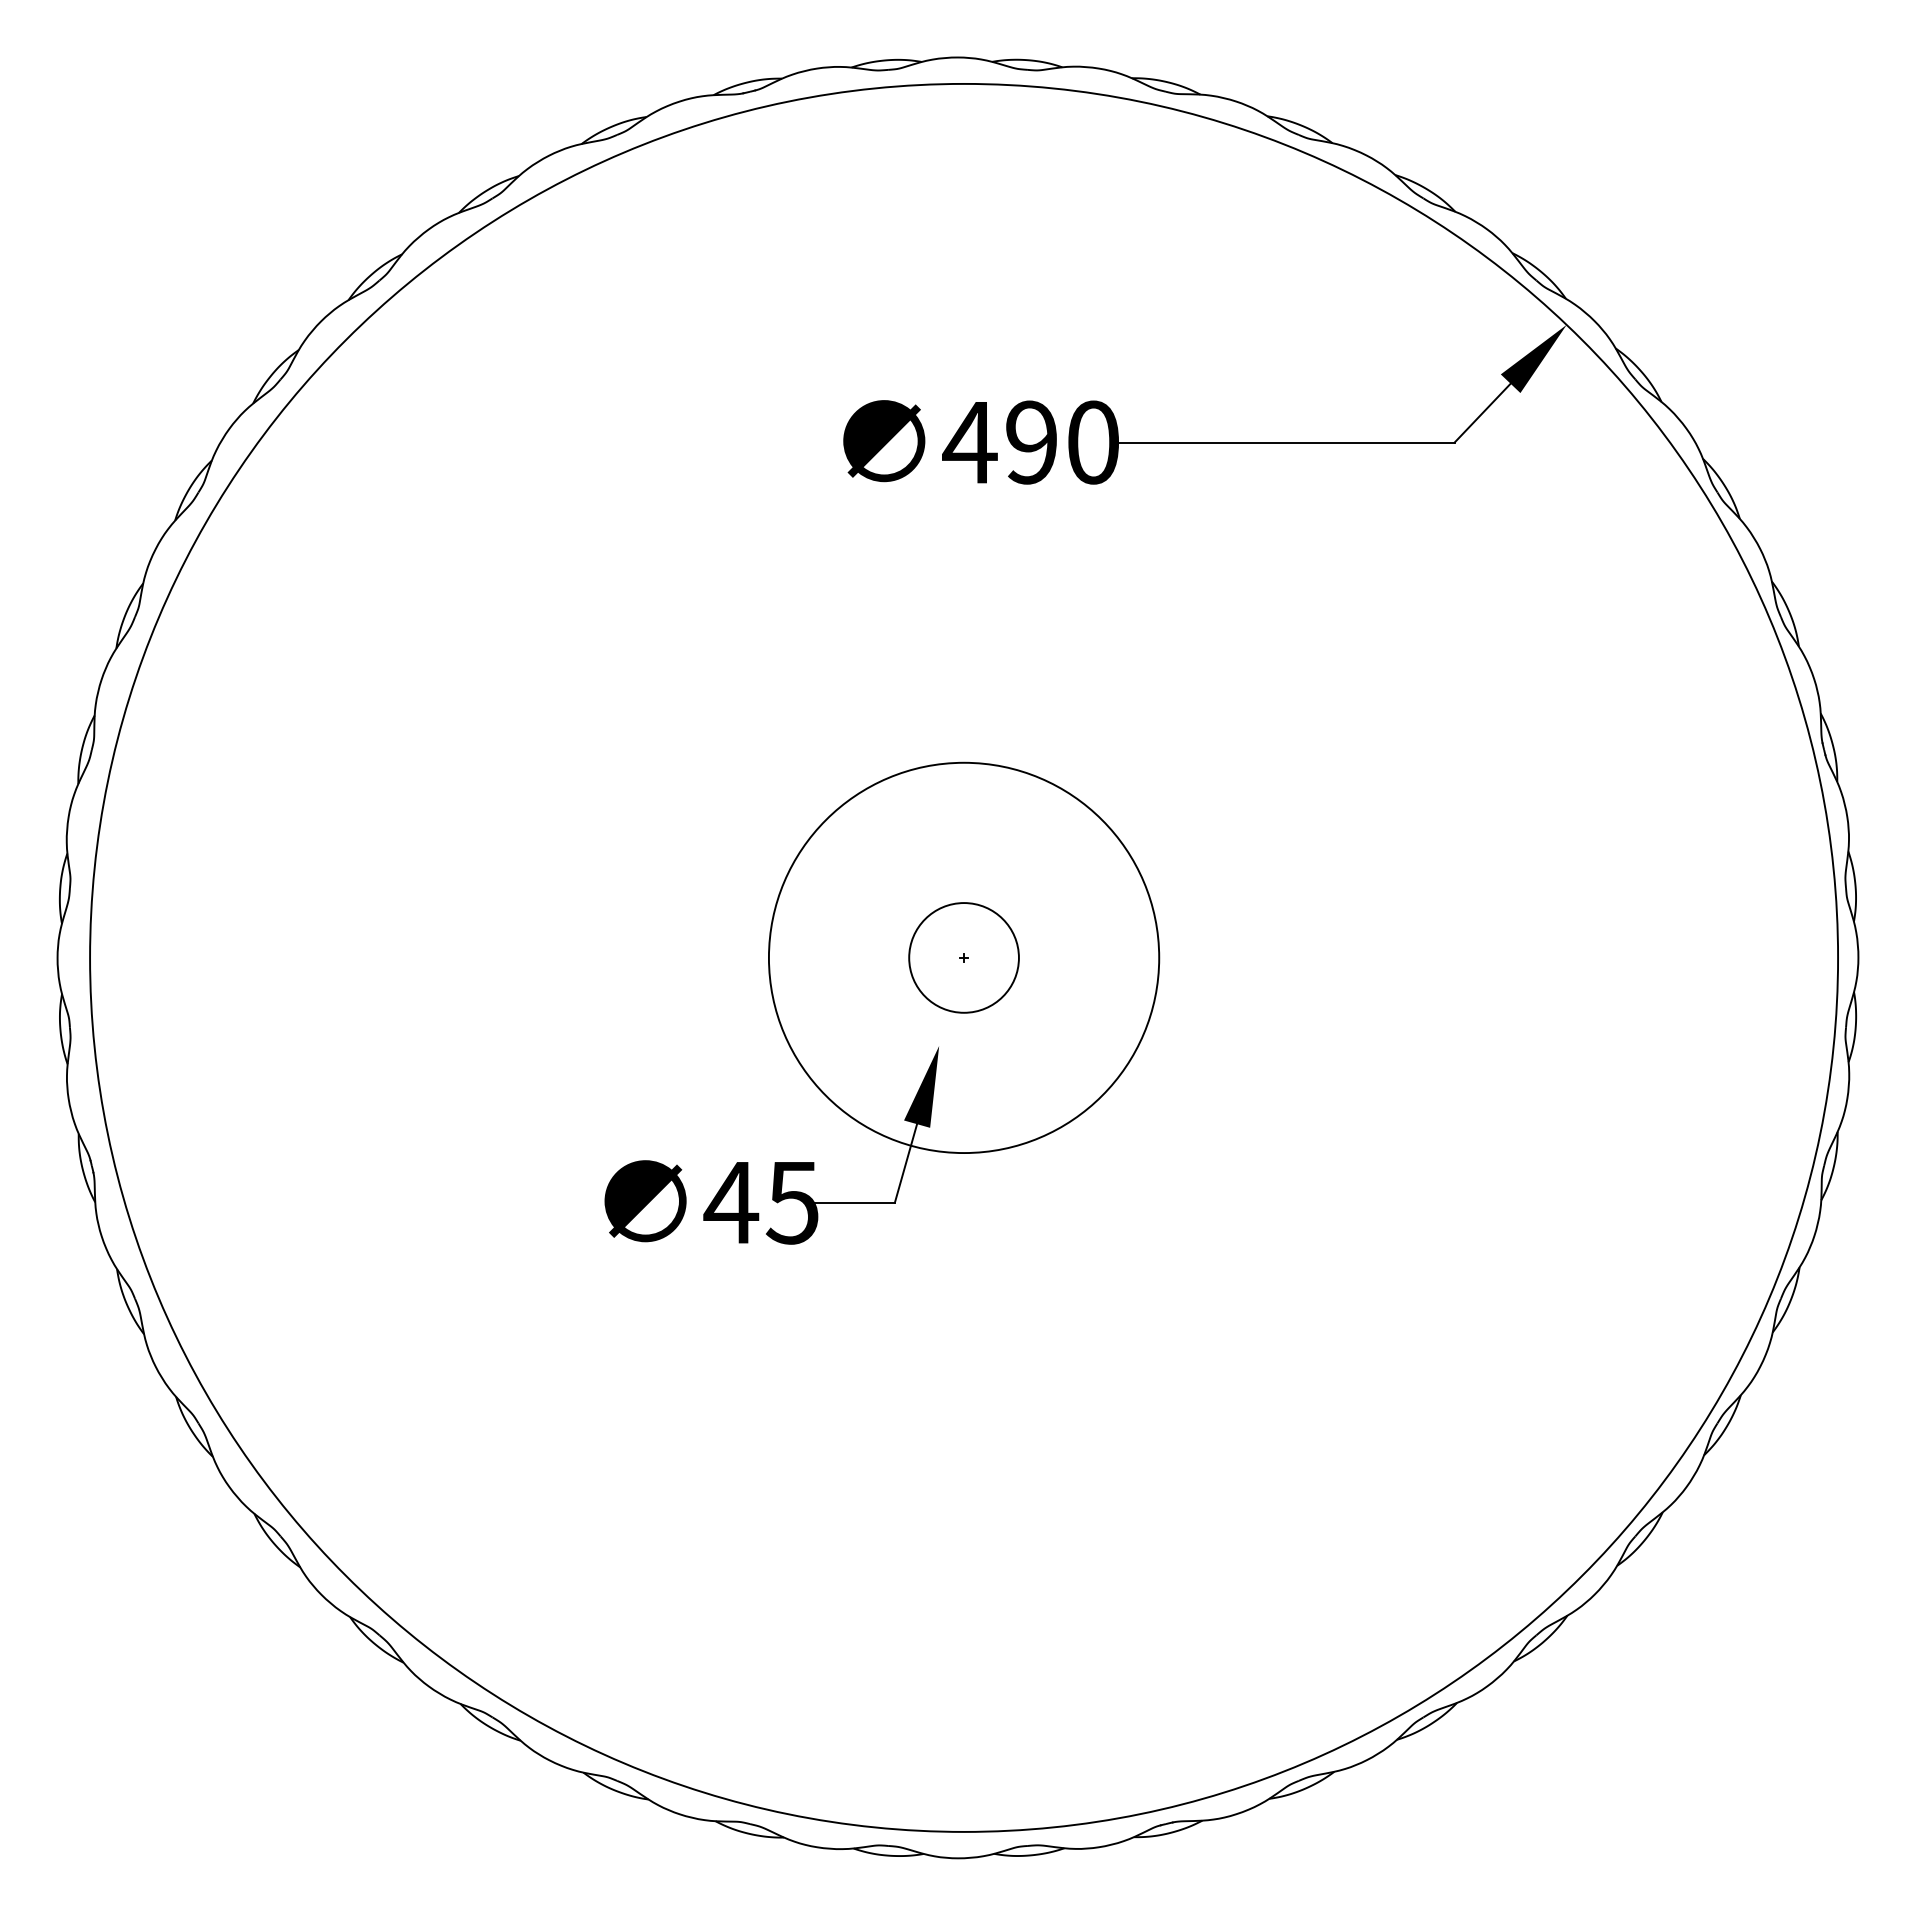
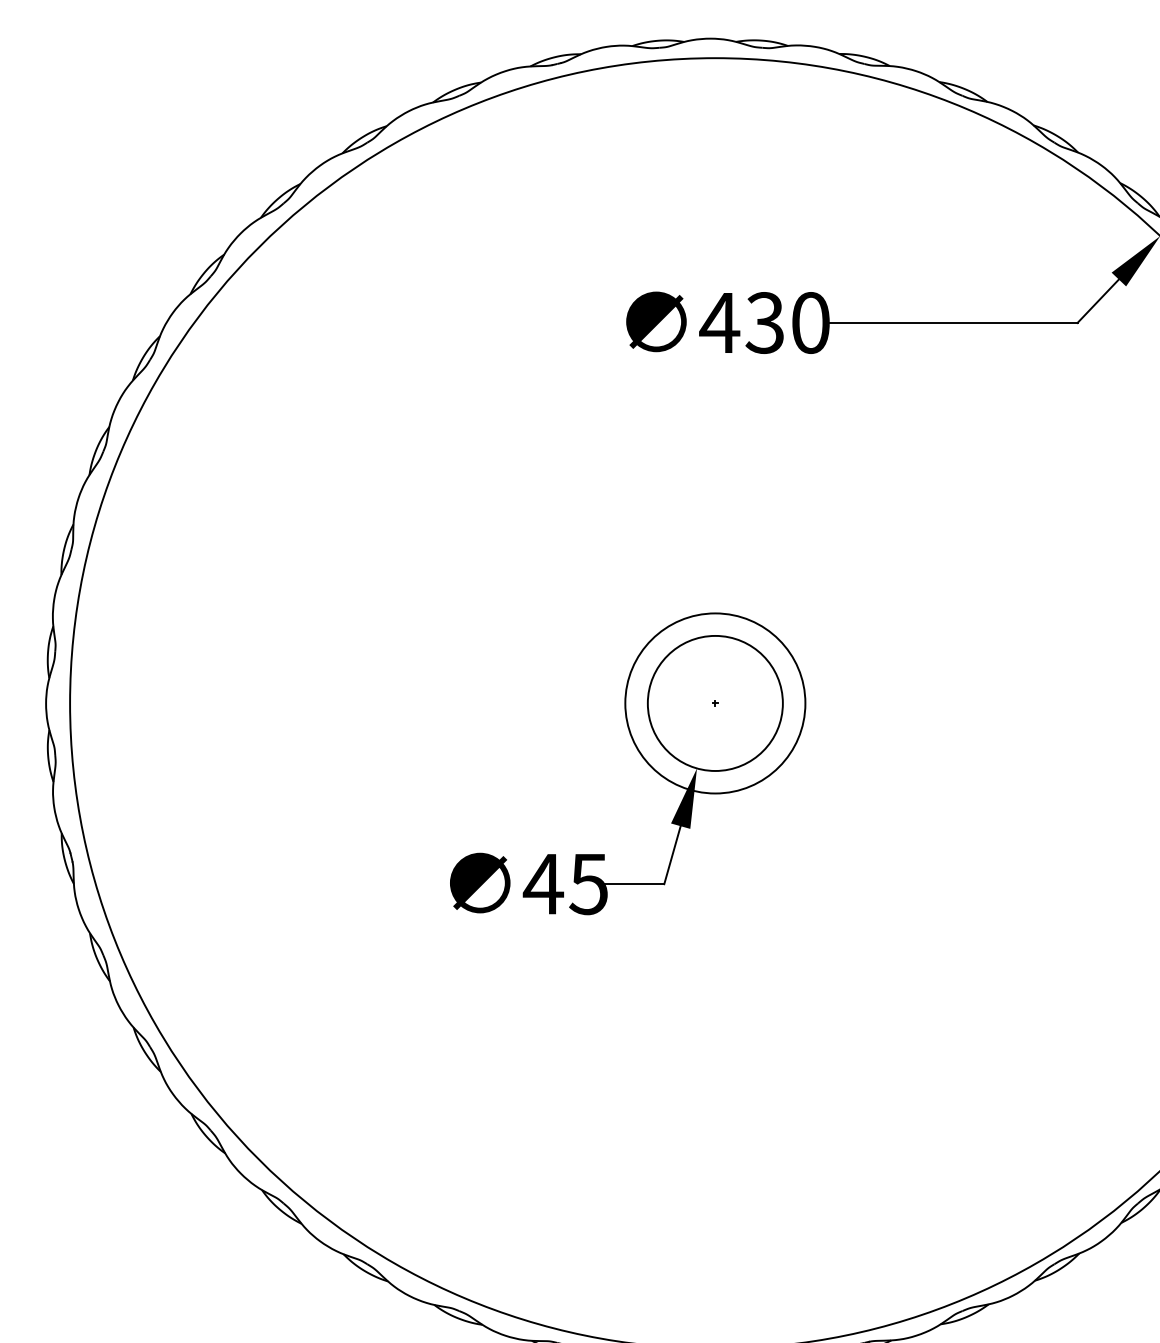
text: (1030, 442) -> (764, 322), 490 -> 430
circle: (963, 957) -> (714, 703), size x1.67
circle: (964, 957) -> (715, 703), size x0.62

